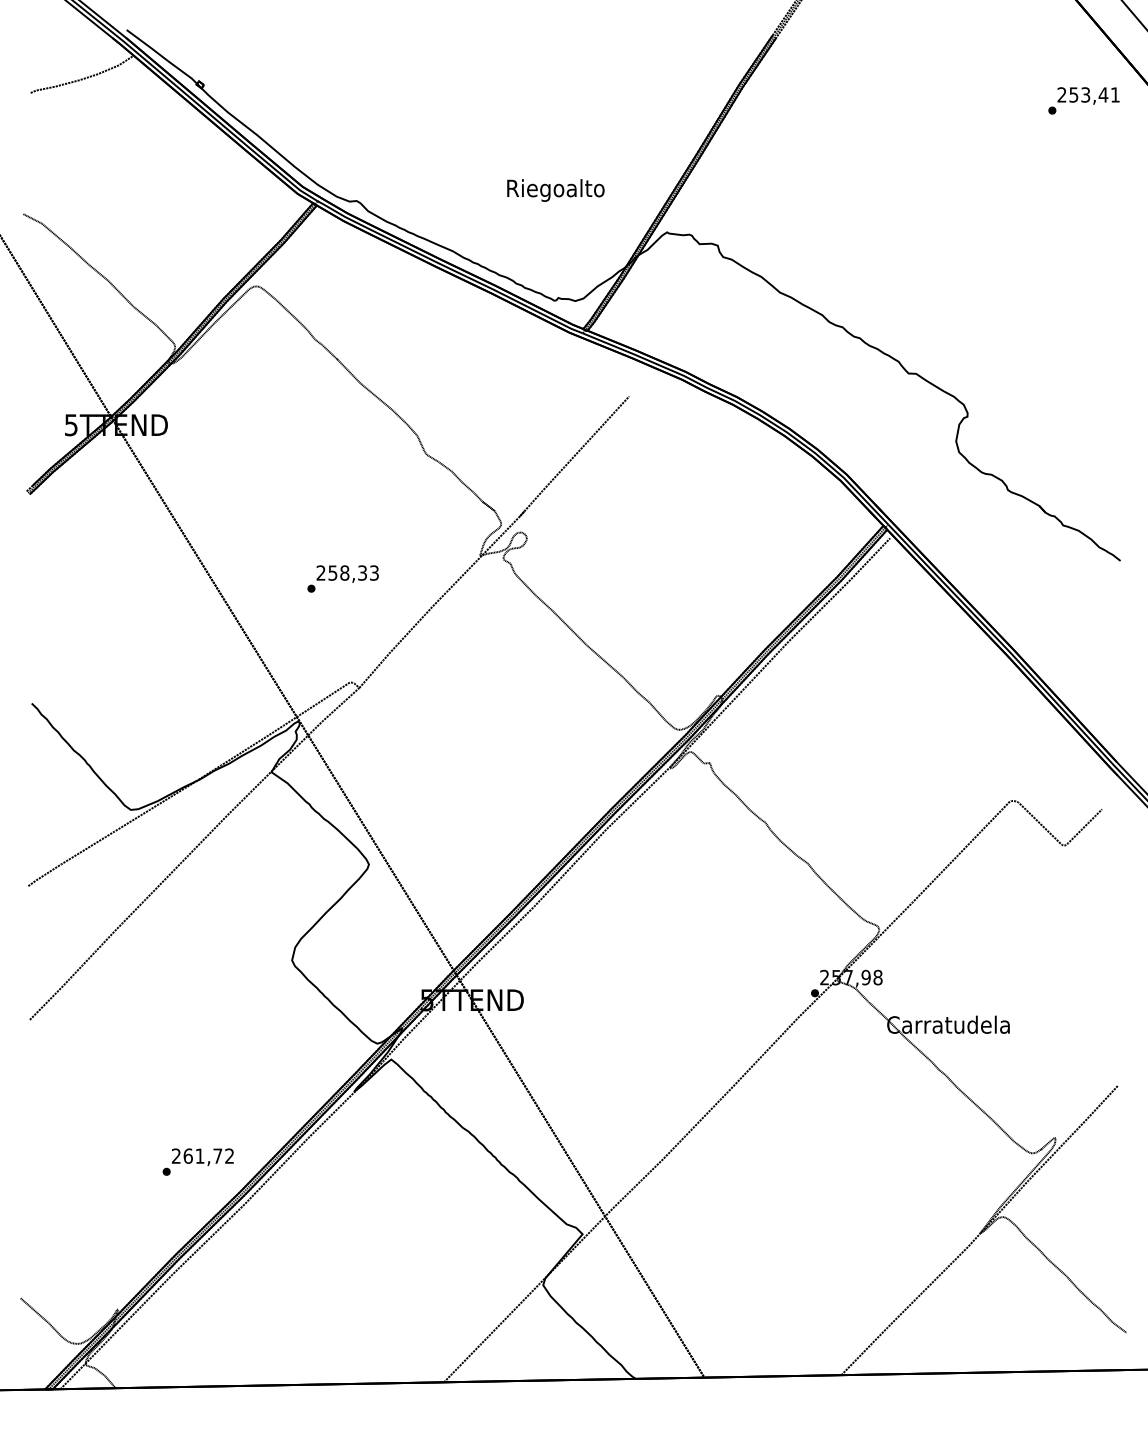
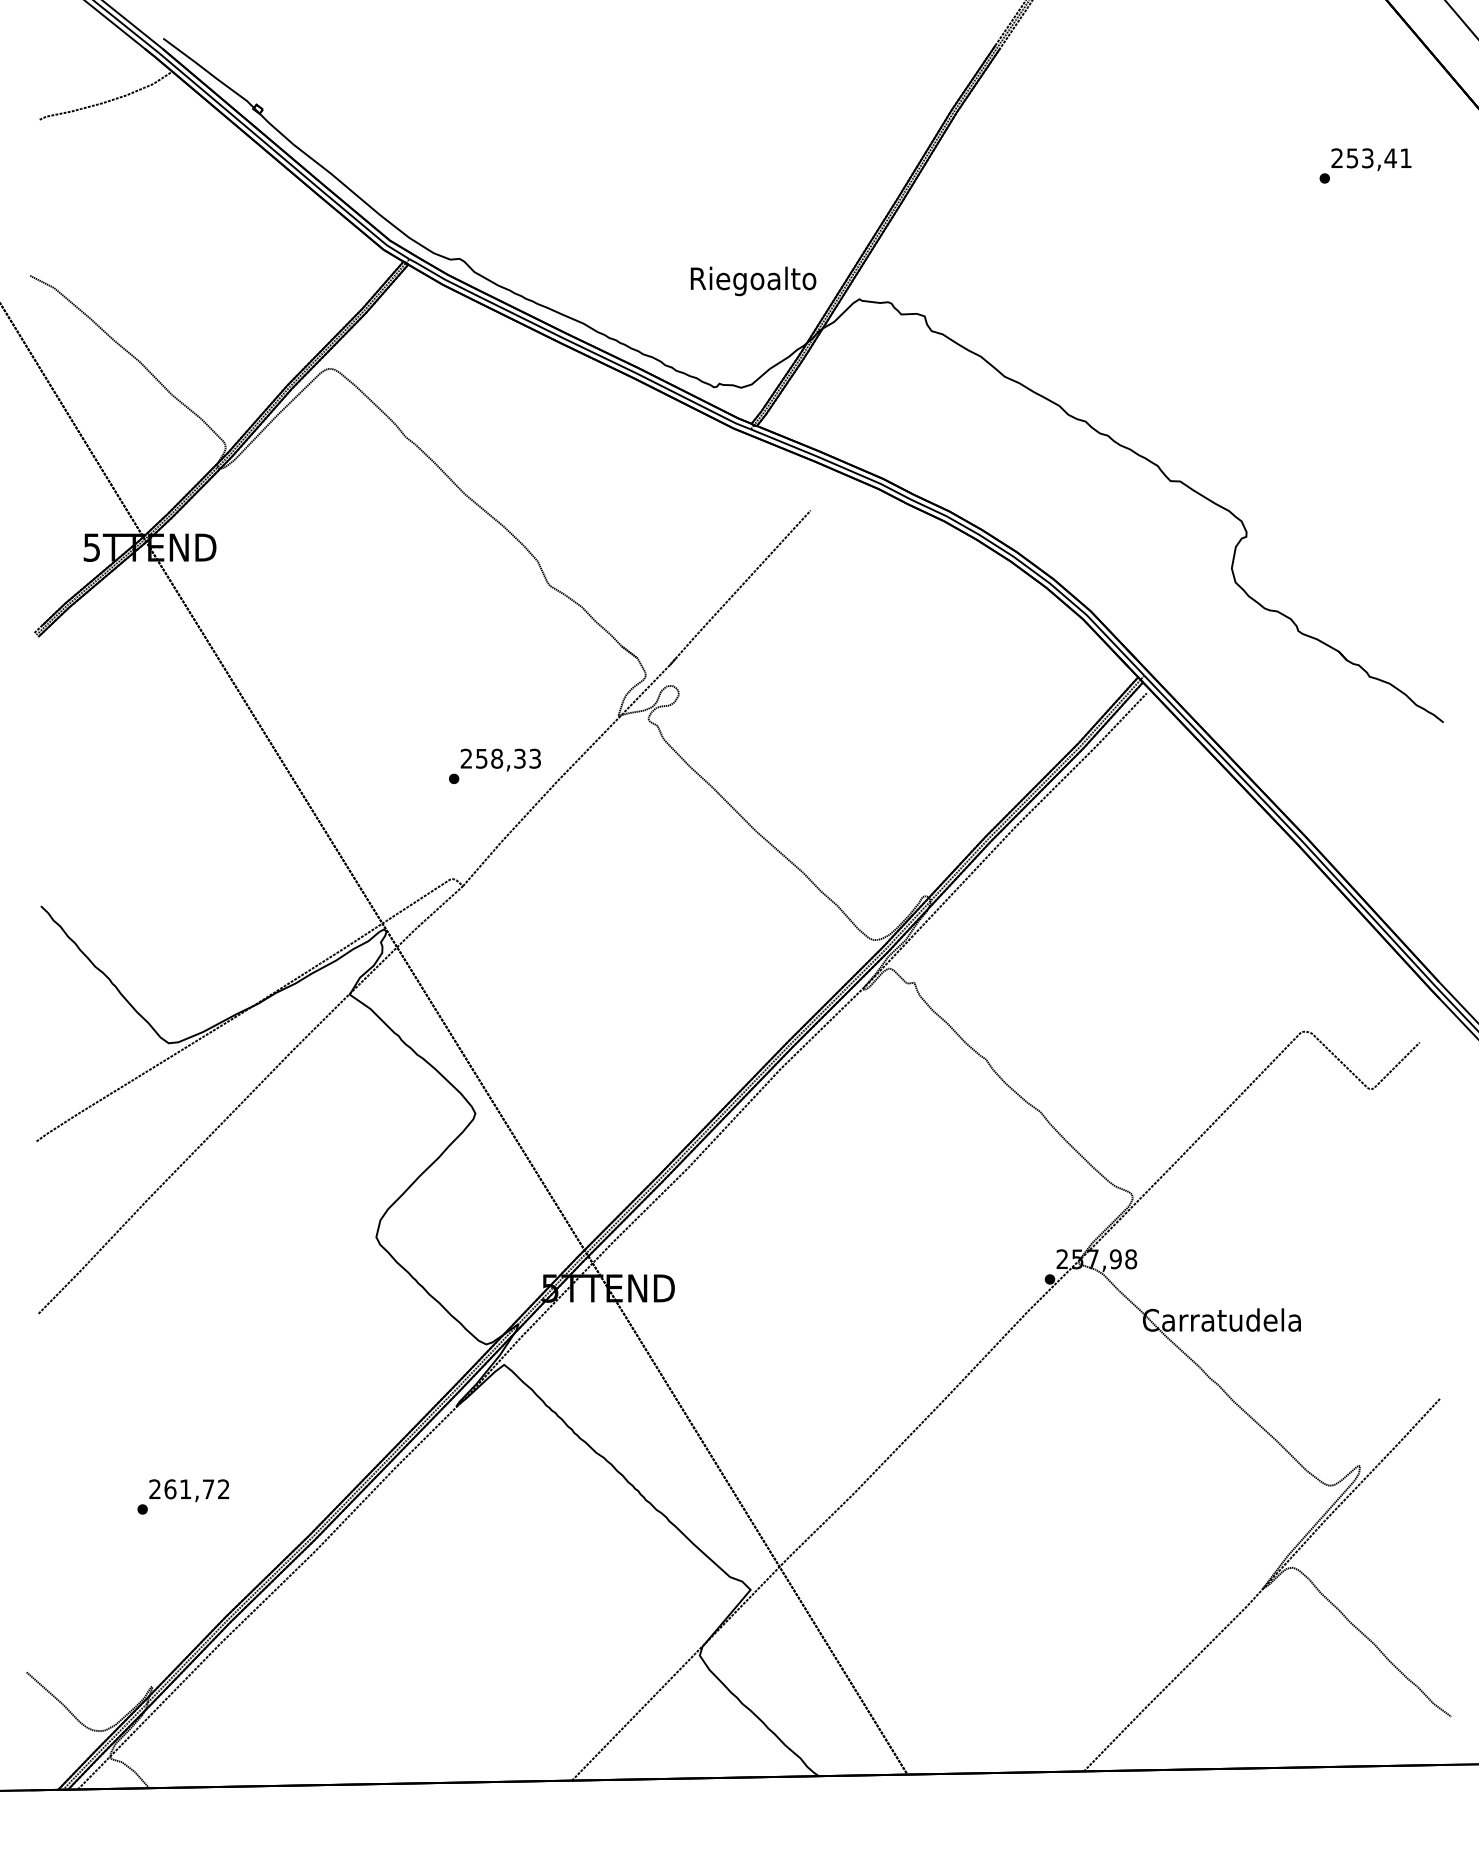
text: (1083, 100) -> (1364, 165), moved
text: (555, 190) -> (753, 281), moved
text: (342, 578) -> (494, 765), moved
text: (197, 1161) -> (182, 1496), moved

